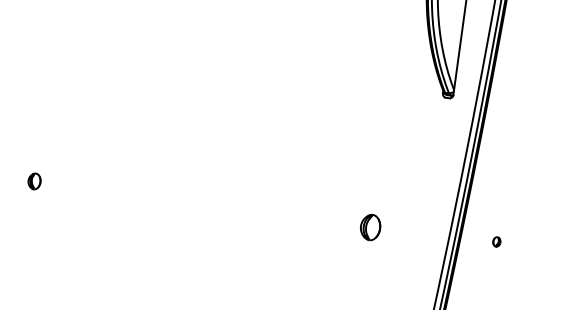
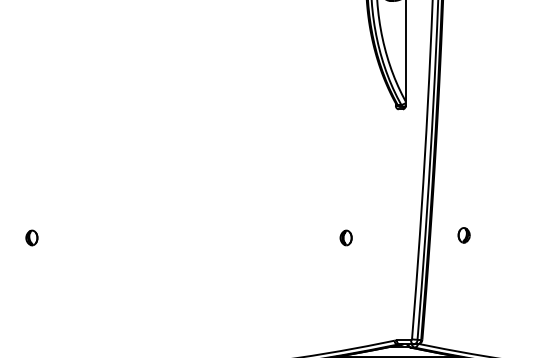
part: (369, 226) -> (345, 237), size x0.62
part: (496, 241) -> (463, 235), size x1.67

